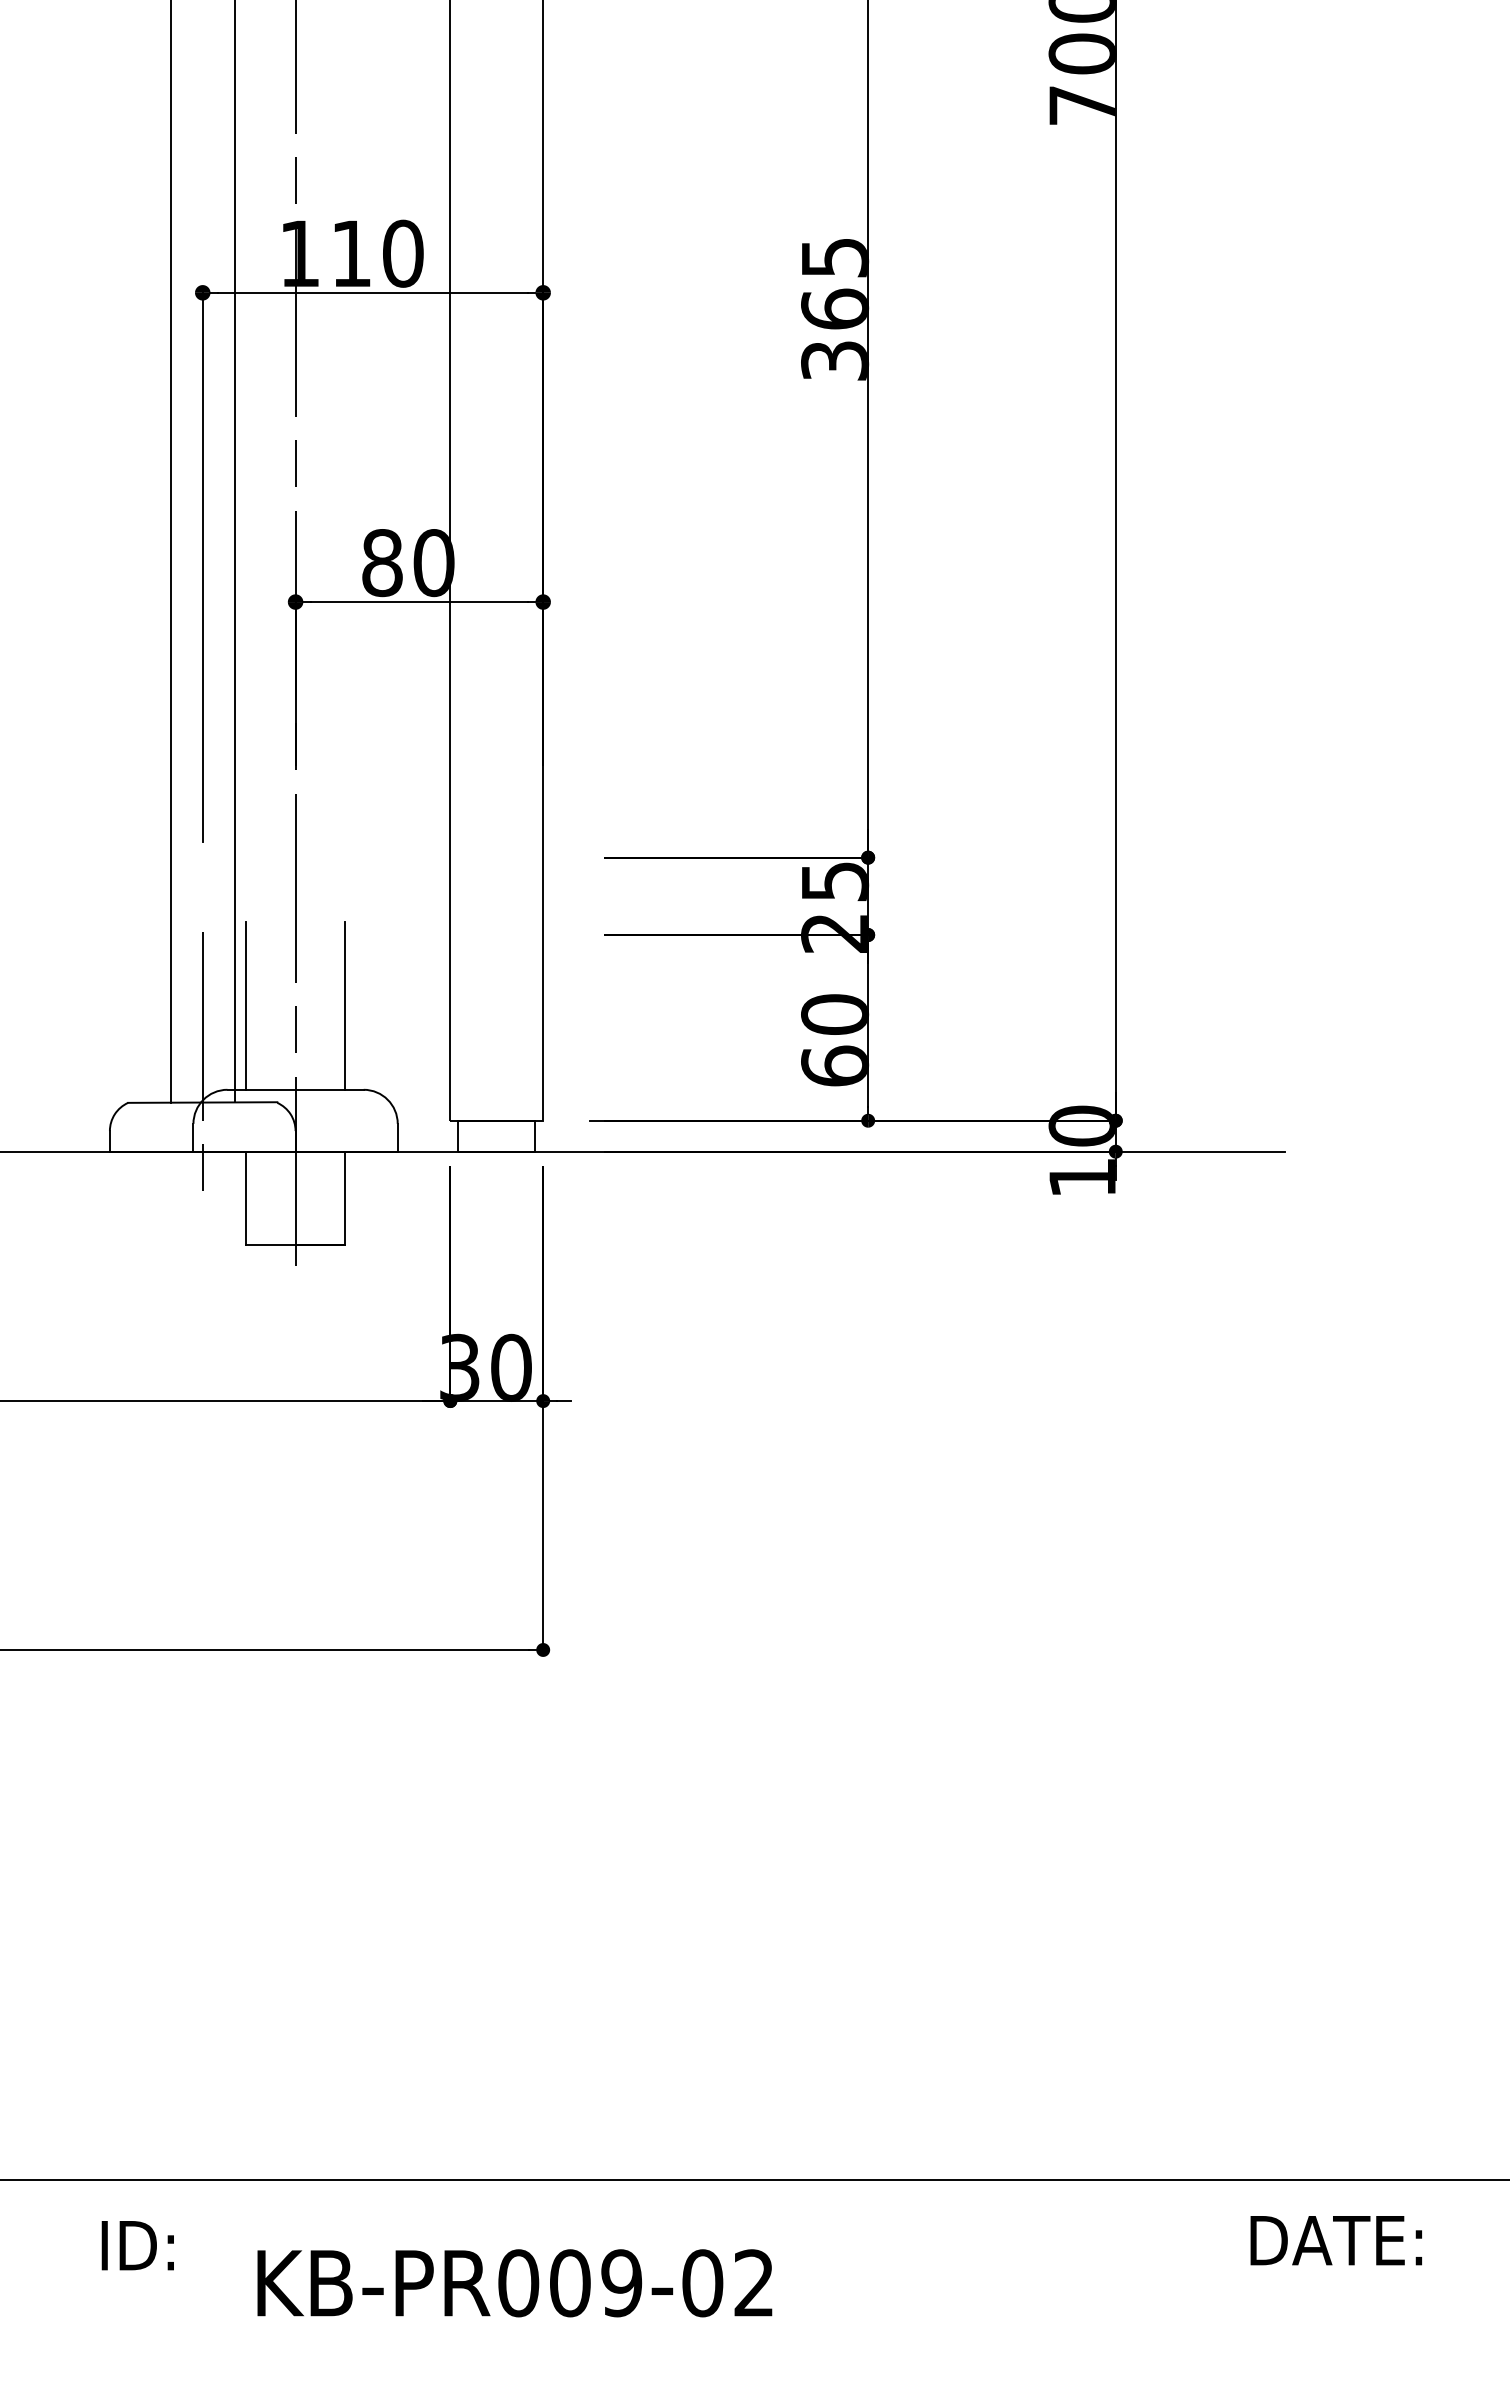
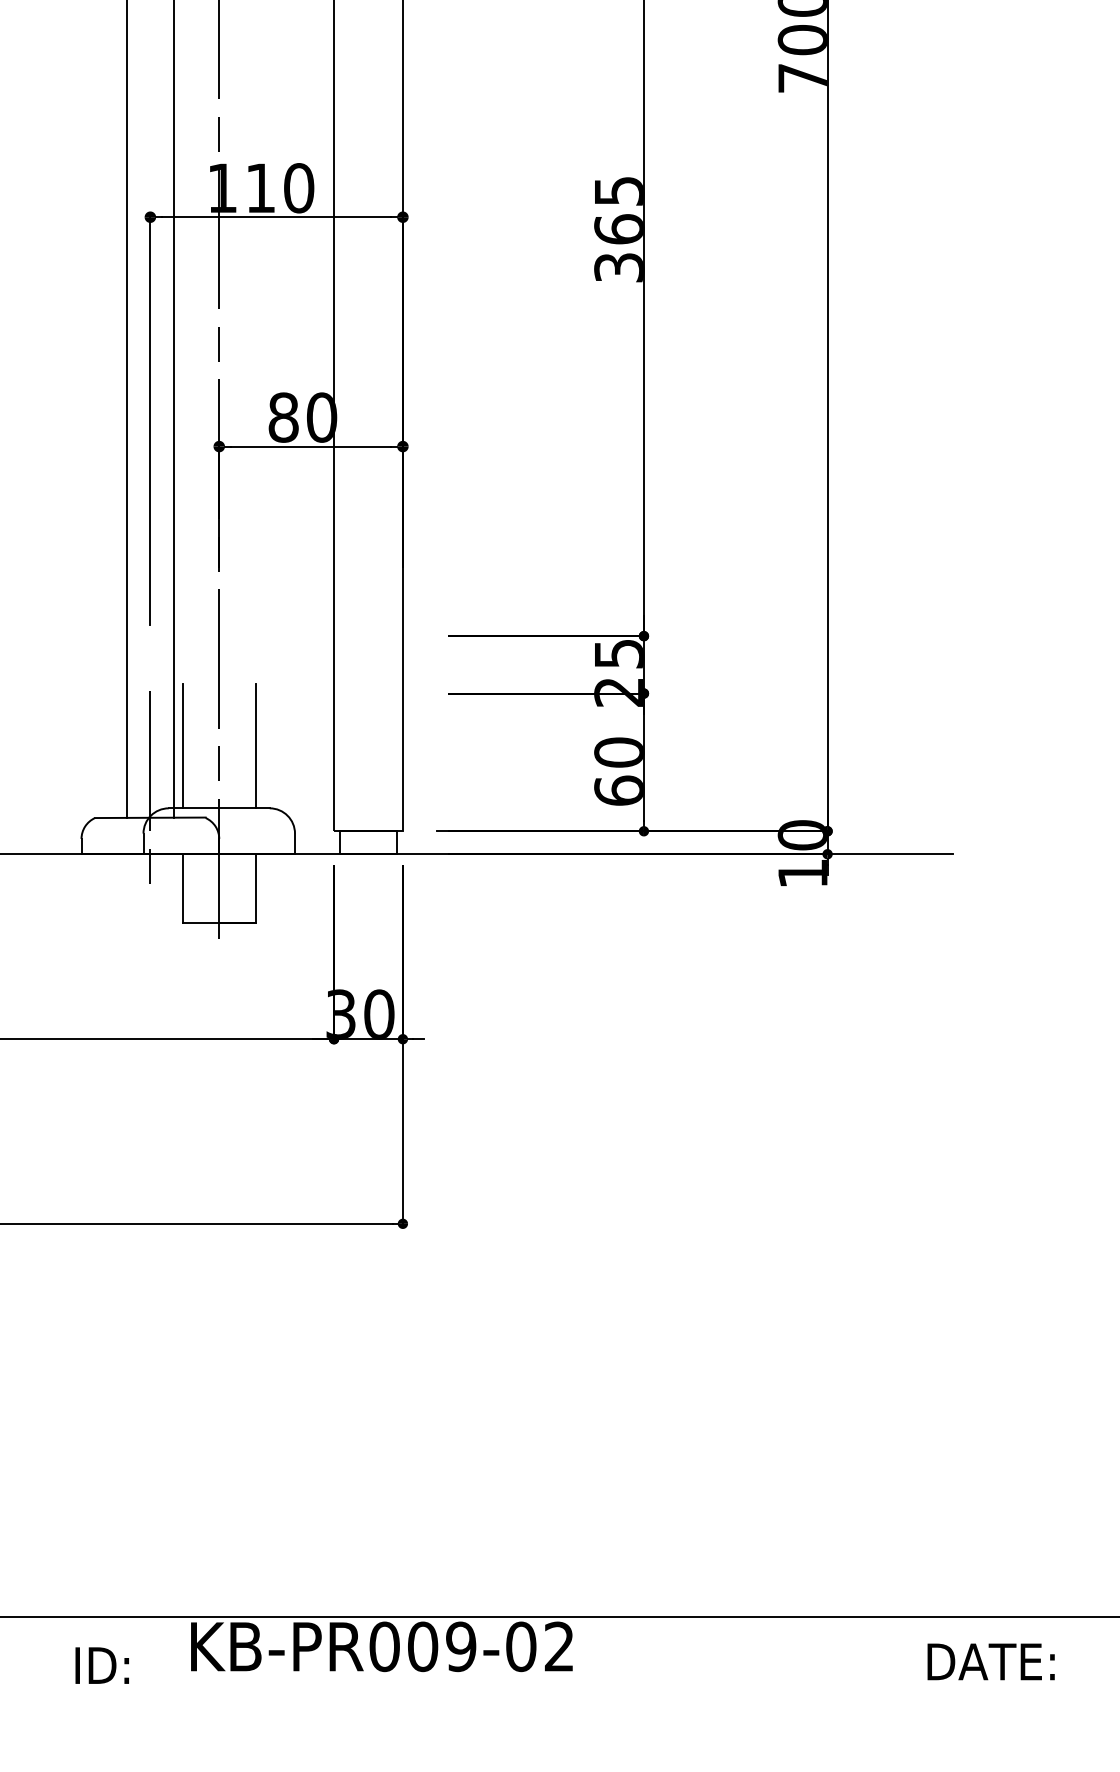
text: (514, 2283) -> (381, 1646), moved

